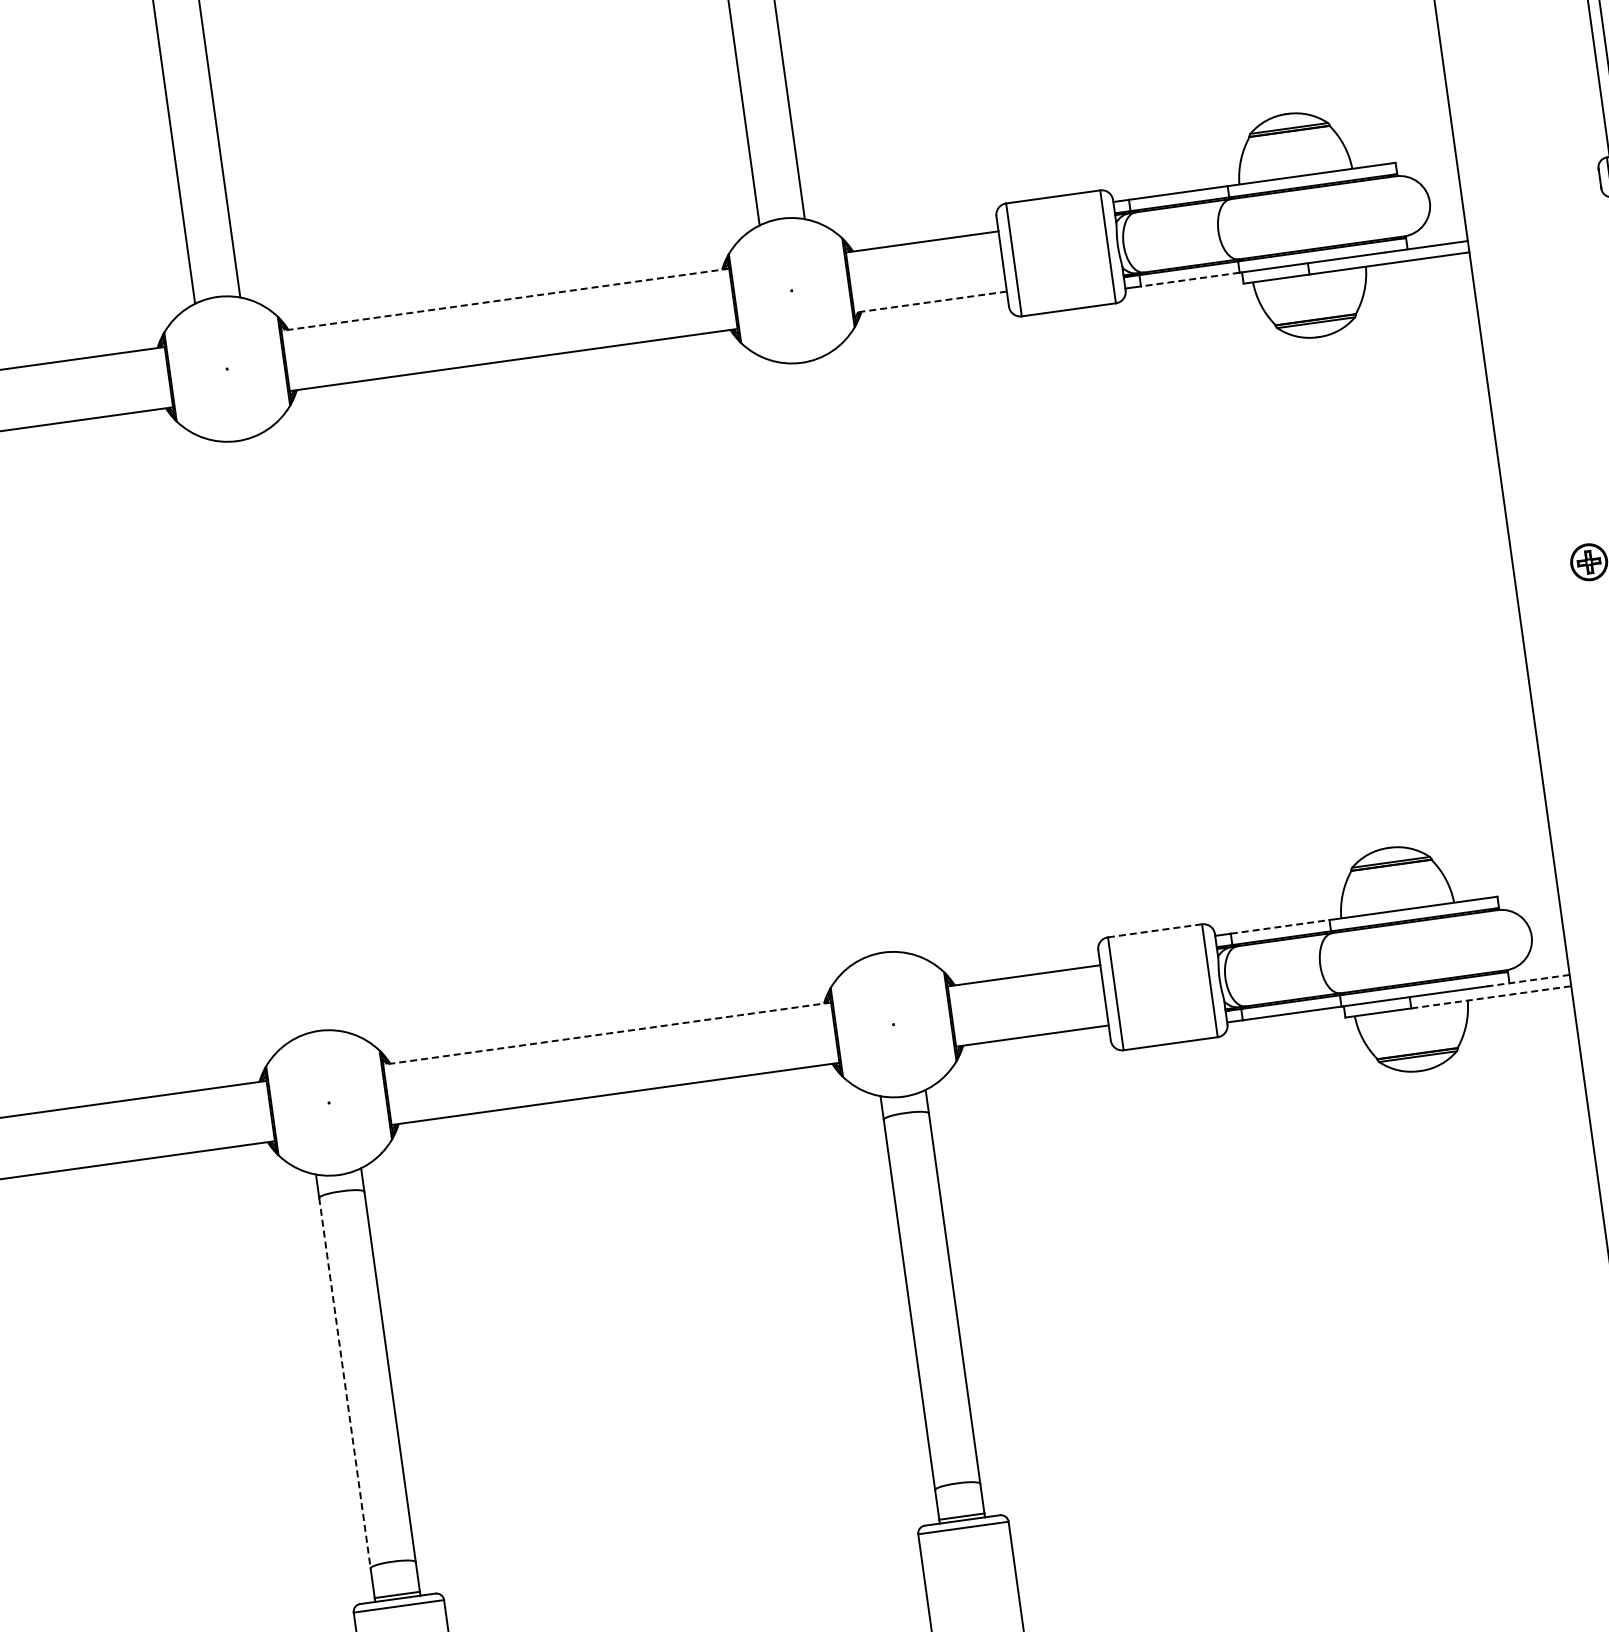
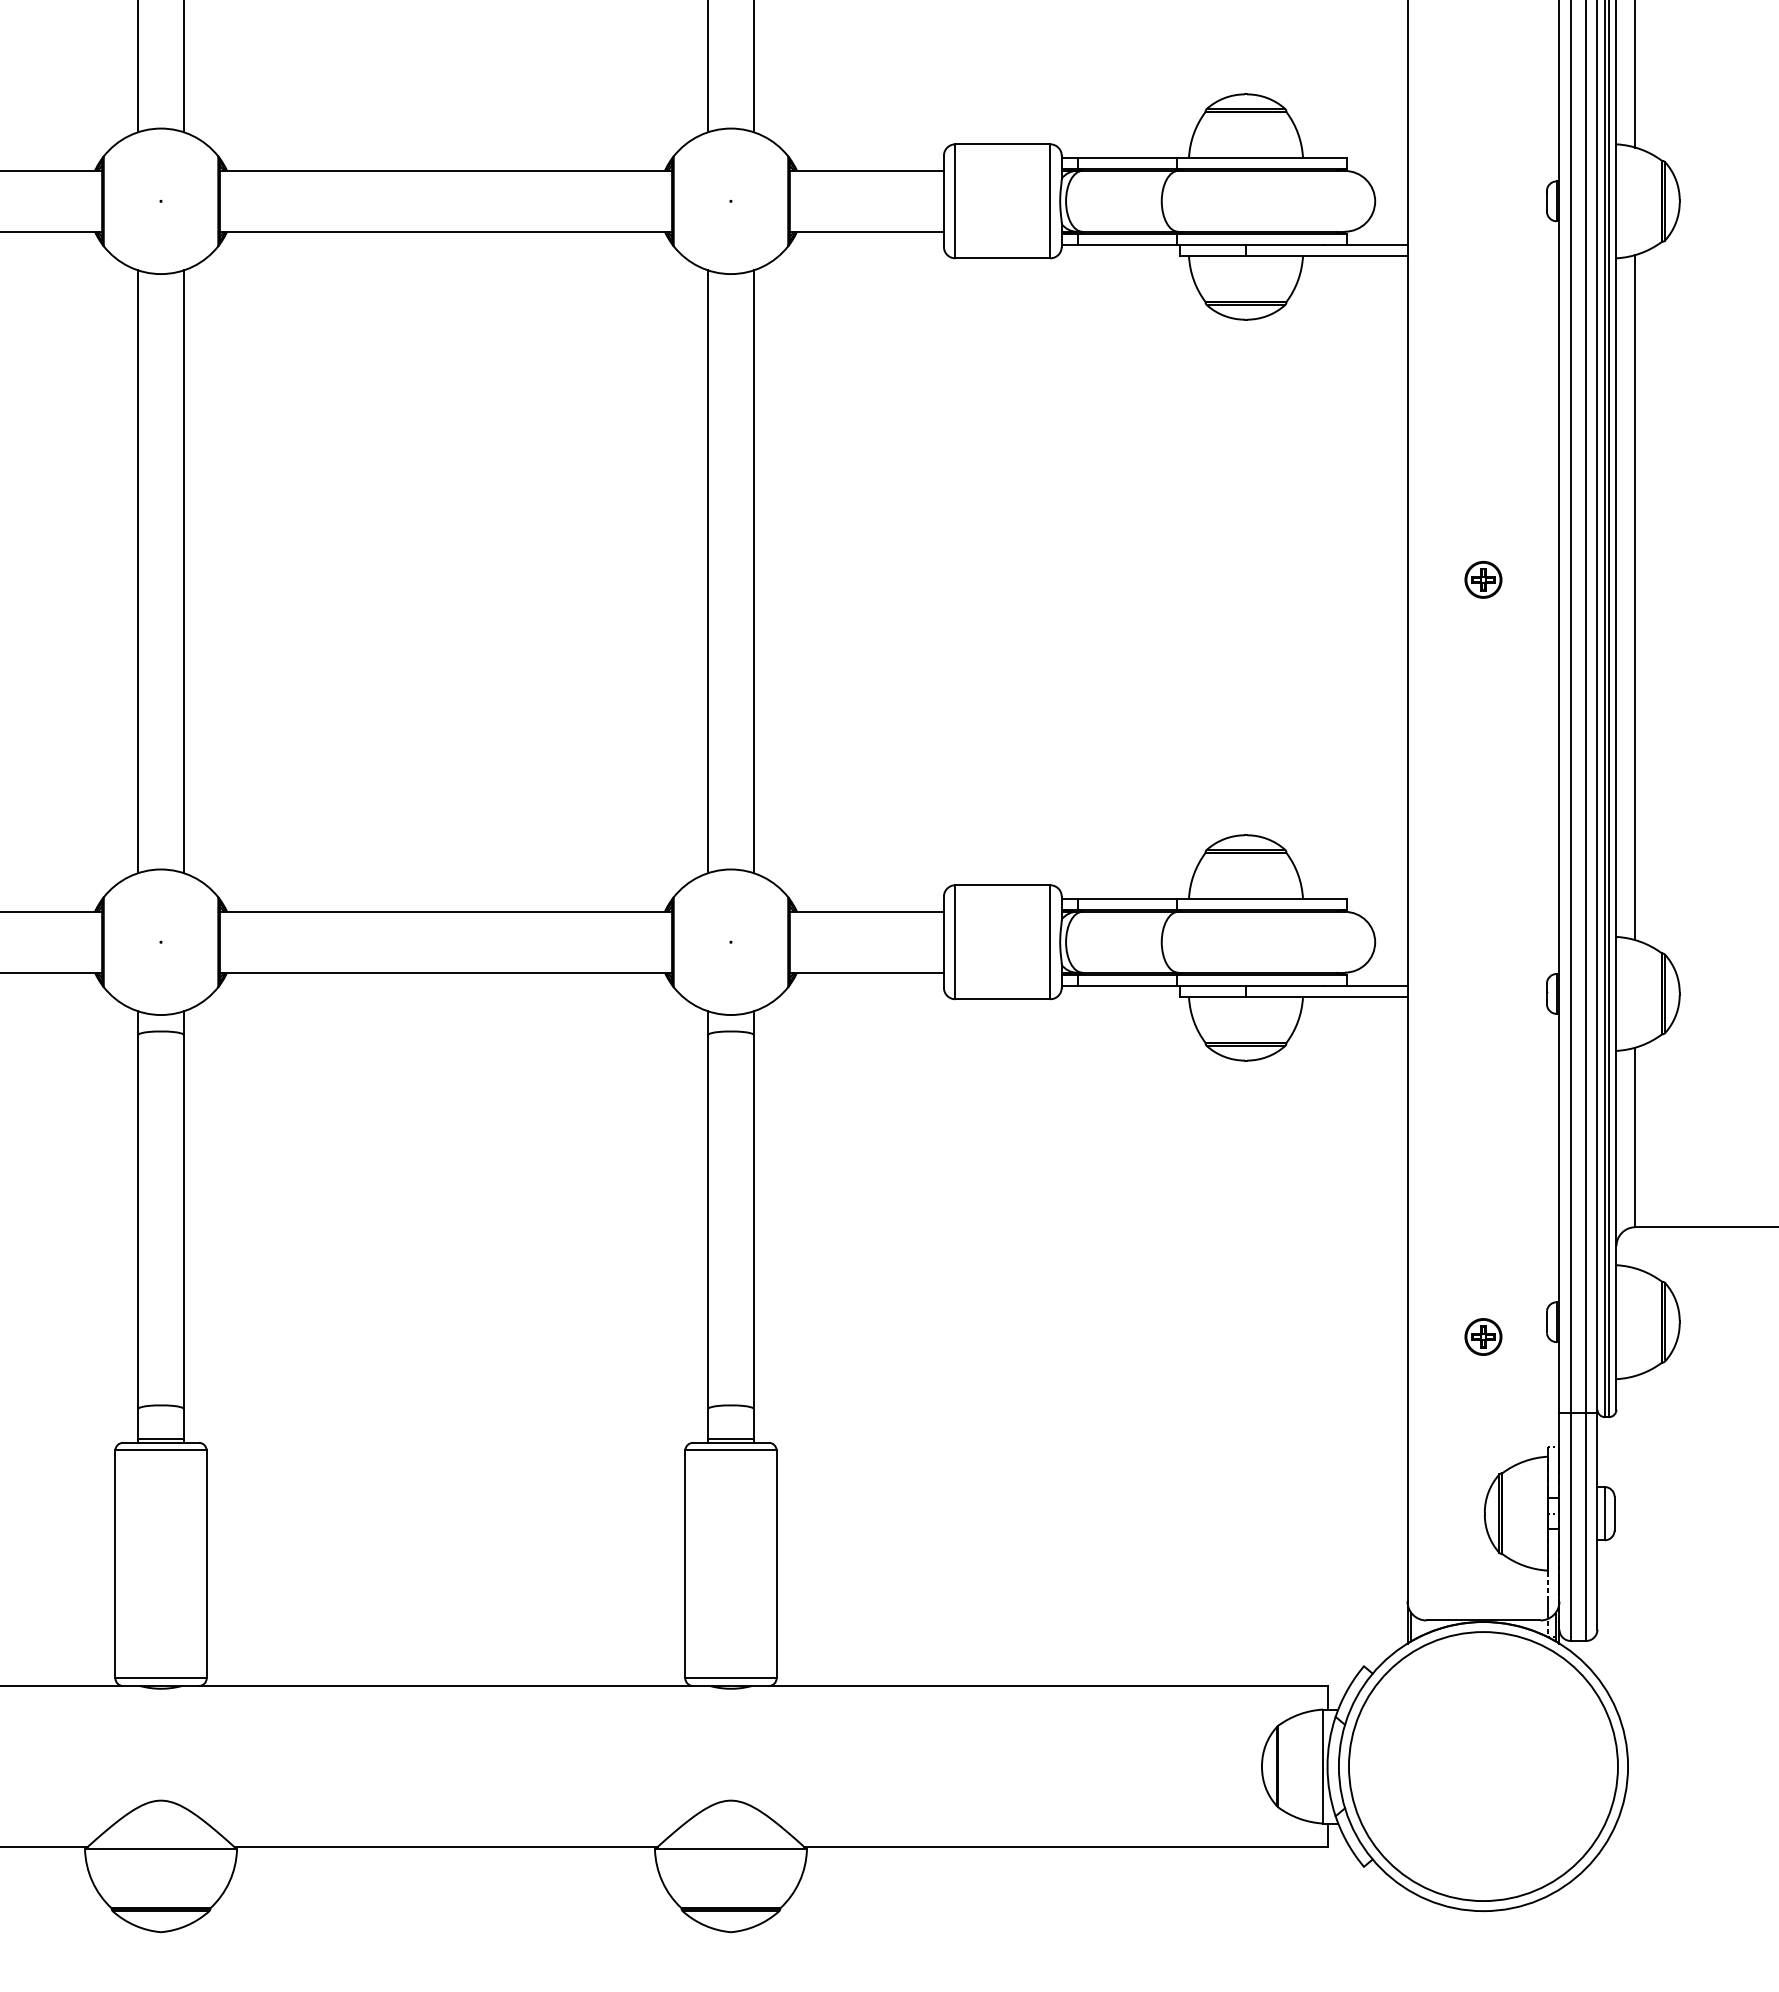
line: (1190, 279) -> (1127, 245), dashed -> solid
line: (504, 299) -> (445, 170), dashed -> solid
line: (930, 302) -> (866, 231), dashed -> solid
line: (864, 654) -> (753, 571), added
line: (820, 660) -> (708, 571), added
line: (300, 732) -> (183, 571), added
line: (255, 738) -> (138, 571), added
line: (1280, 926) -> (1127, 898), dashed -> solid
line: (1154, 931) -> (1002, 885), dashed -> solid
line: (1528, 980) -> (1365, 985), dashed -> solid
line: (1491, 997) -> (1326, 997), dashed -> solid
line: (606, 1033) -> (445, 911), dashed -> solid
line: (345, 1383) -> (138, 1222), dashed -> solid

